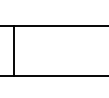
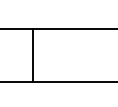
line: (13, 50) -> (32, 55), moved

